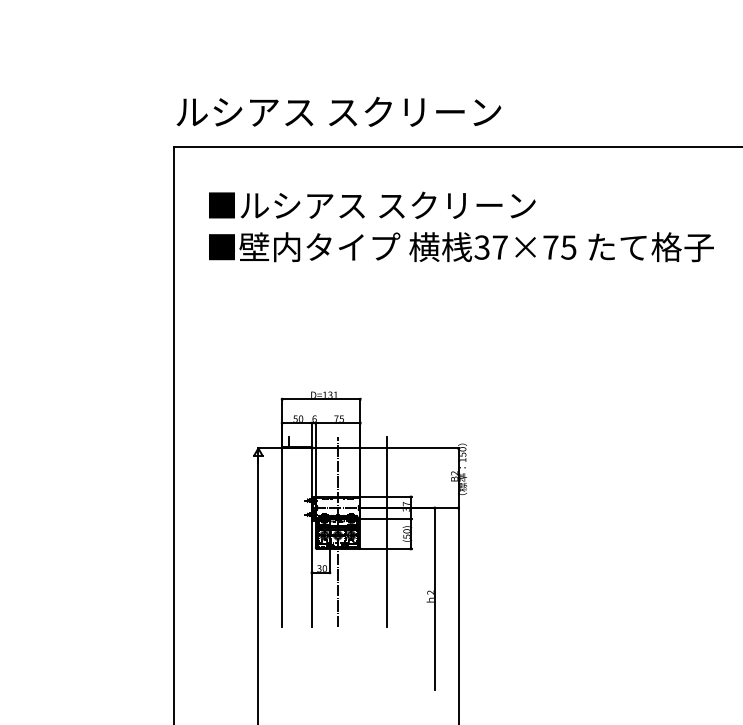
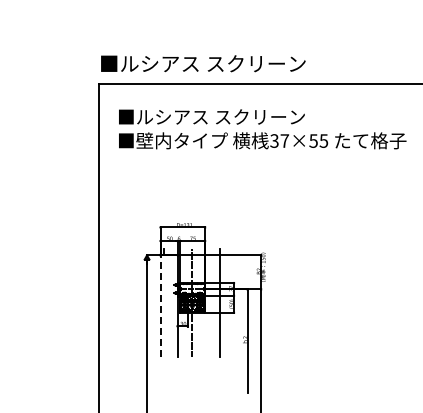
text: (355, 111) -> (202, 63), ルシアス スクリーン -> ■ルシアス スクリーン
text: (550, 246) -> (313, 140), 37×75 -> 37×55
line: (281, 538) -> (160, 306), solid -> dashed

